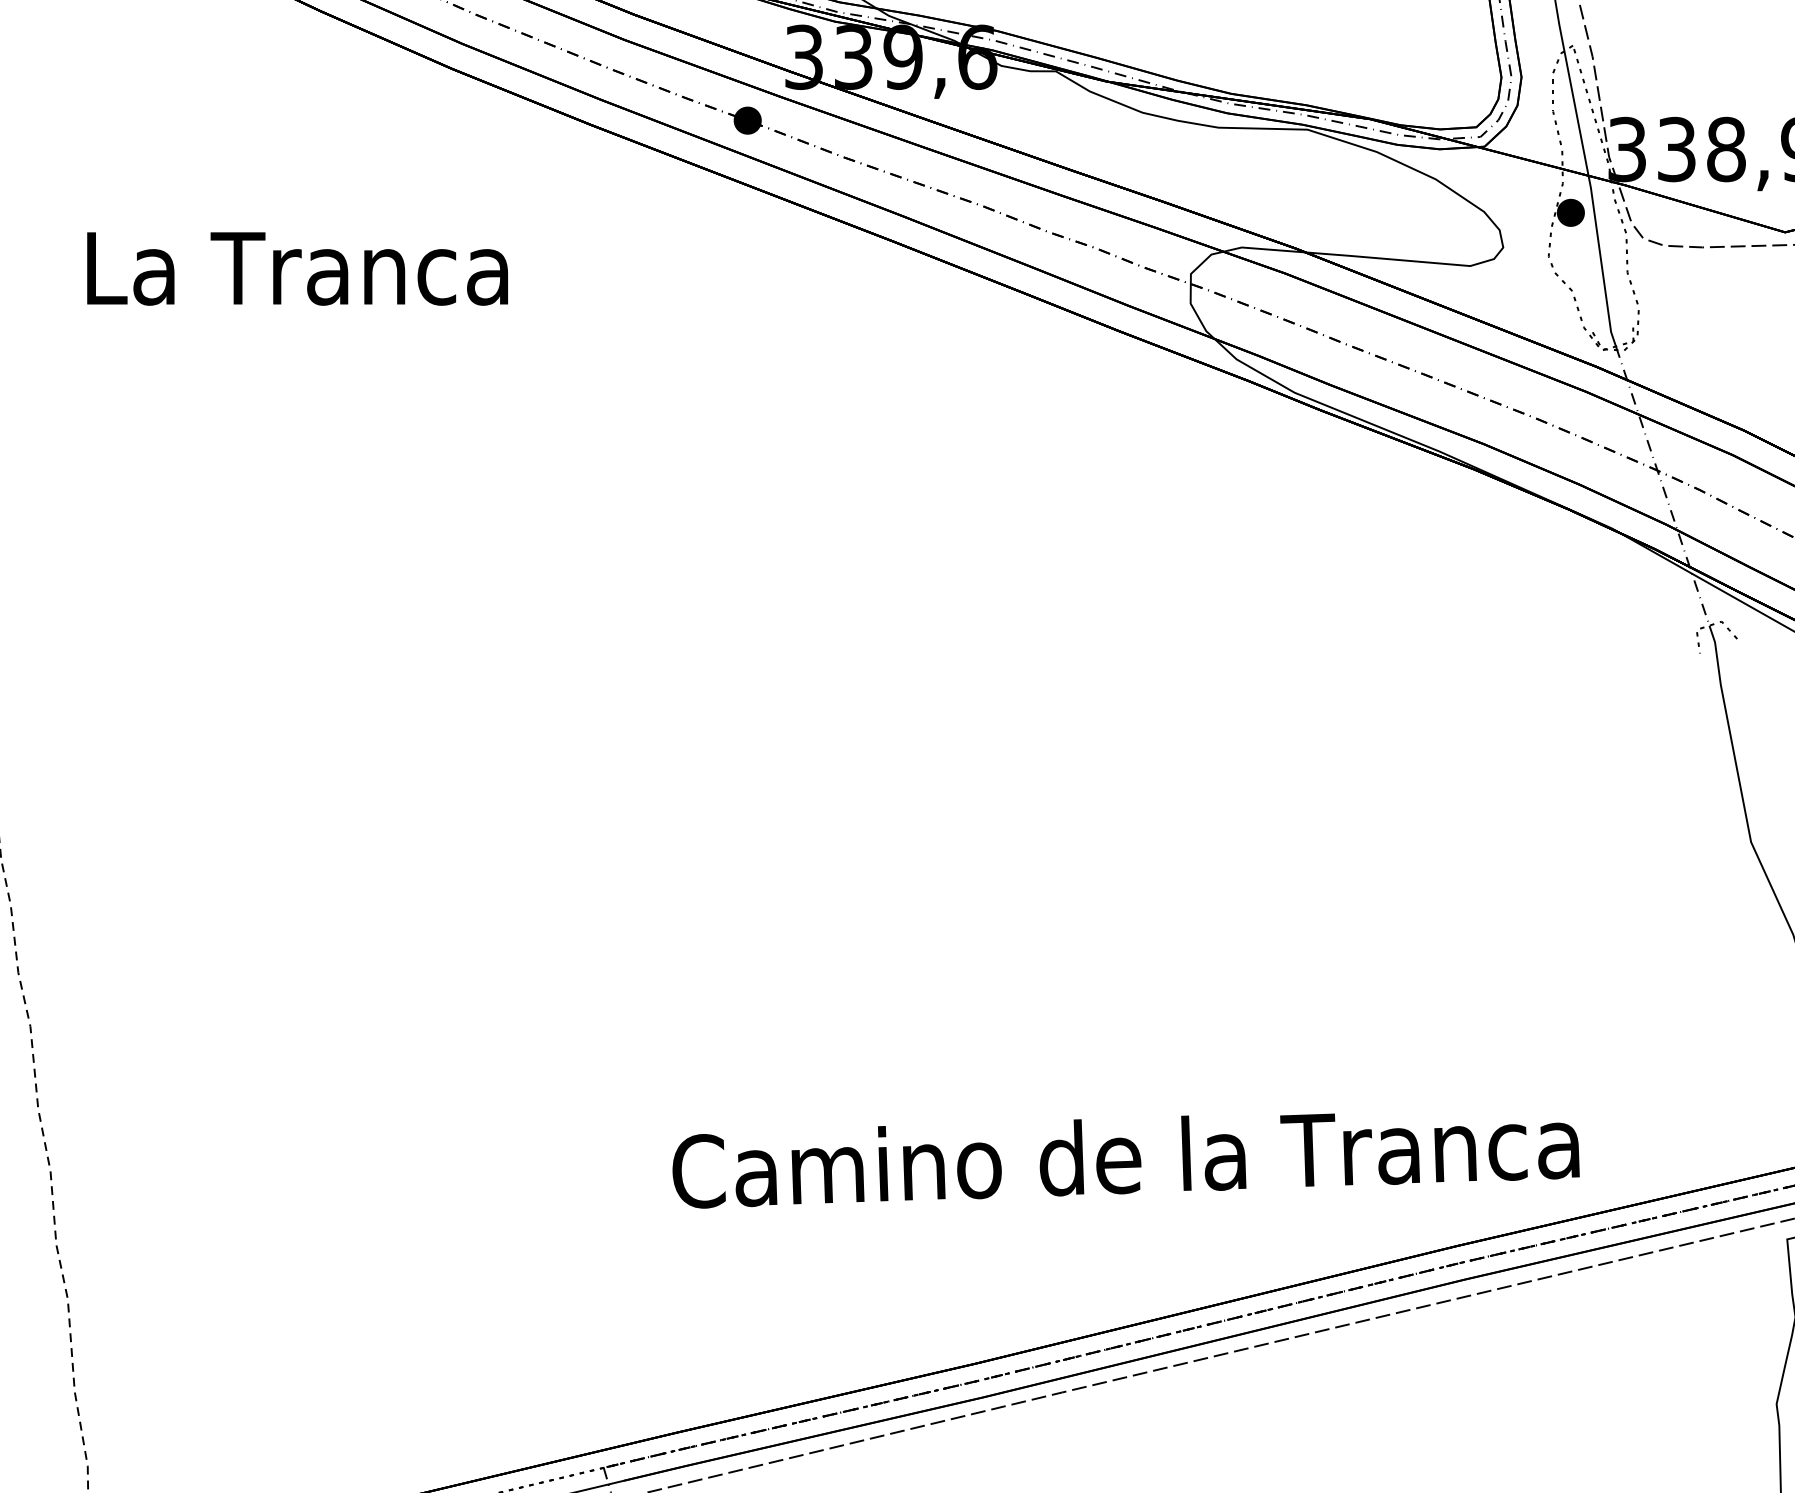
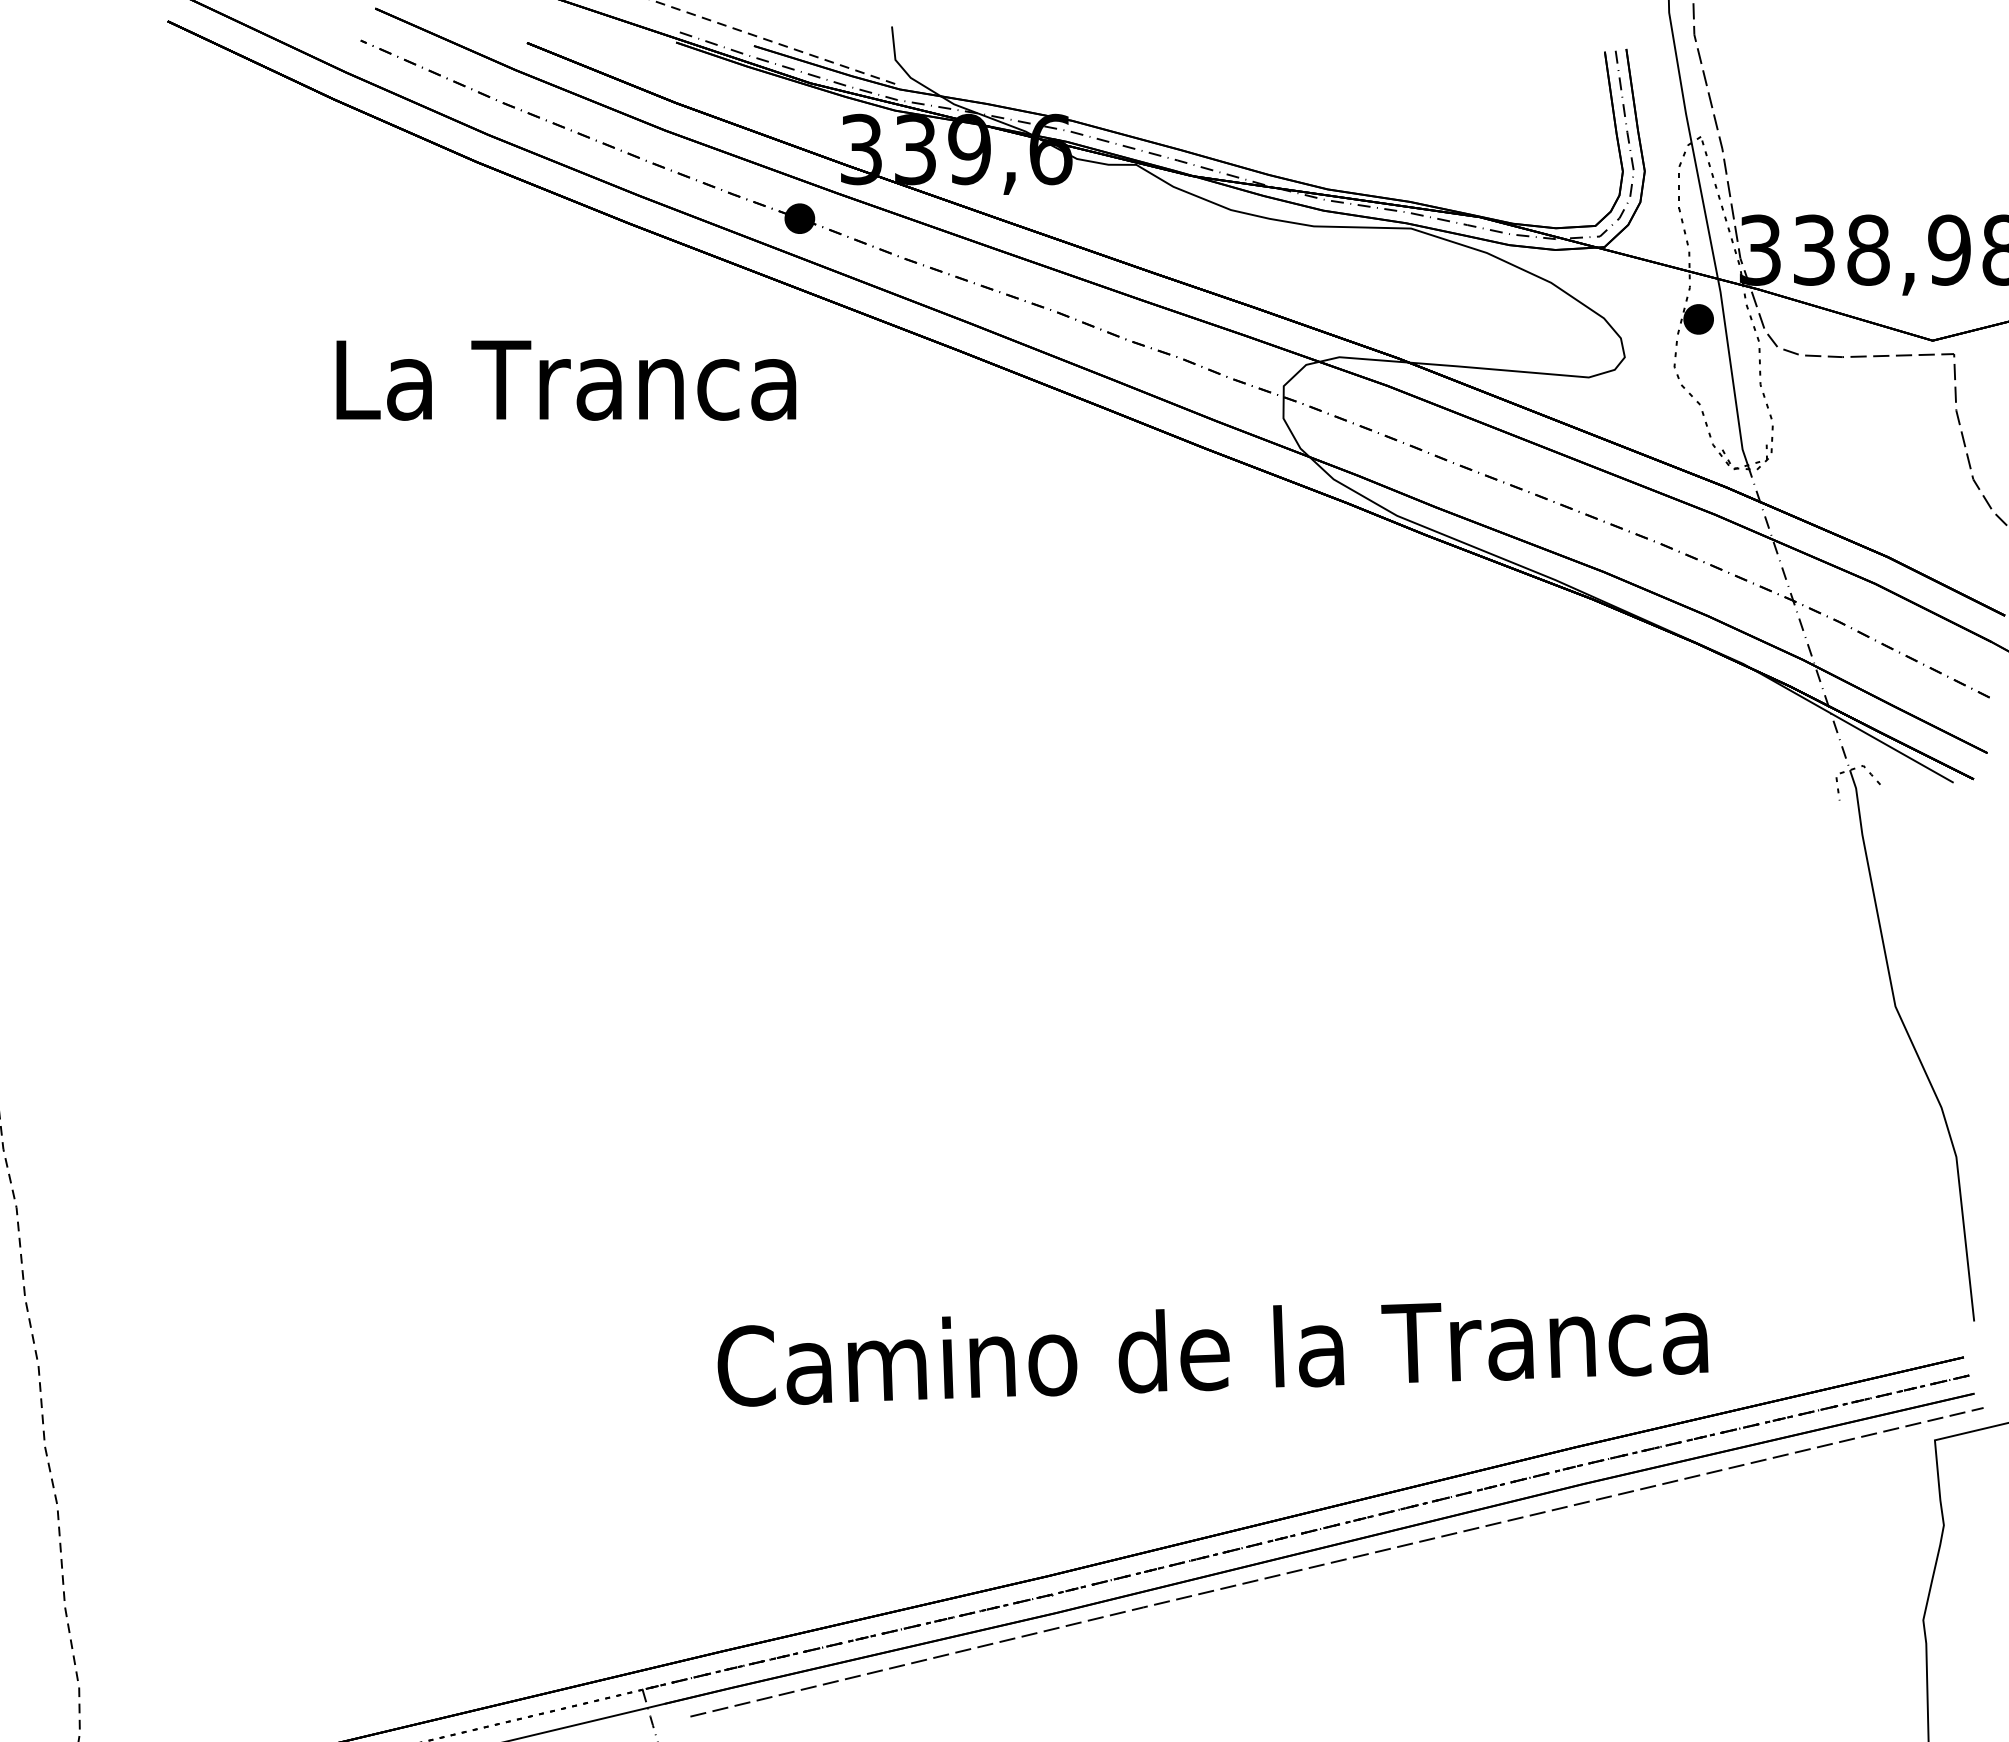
text: (297, 268) -> (566, 380), moved

